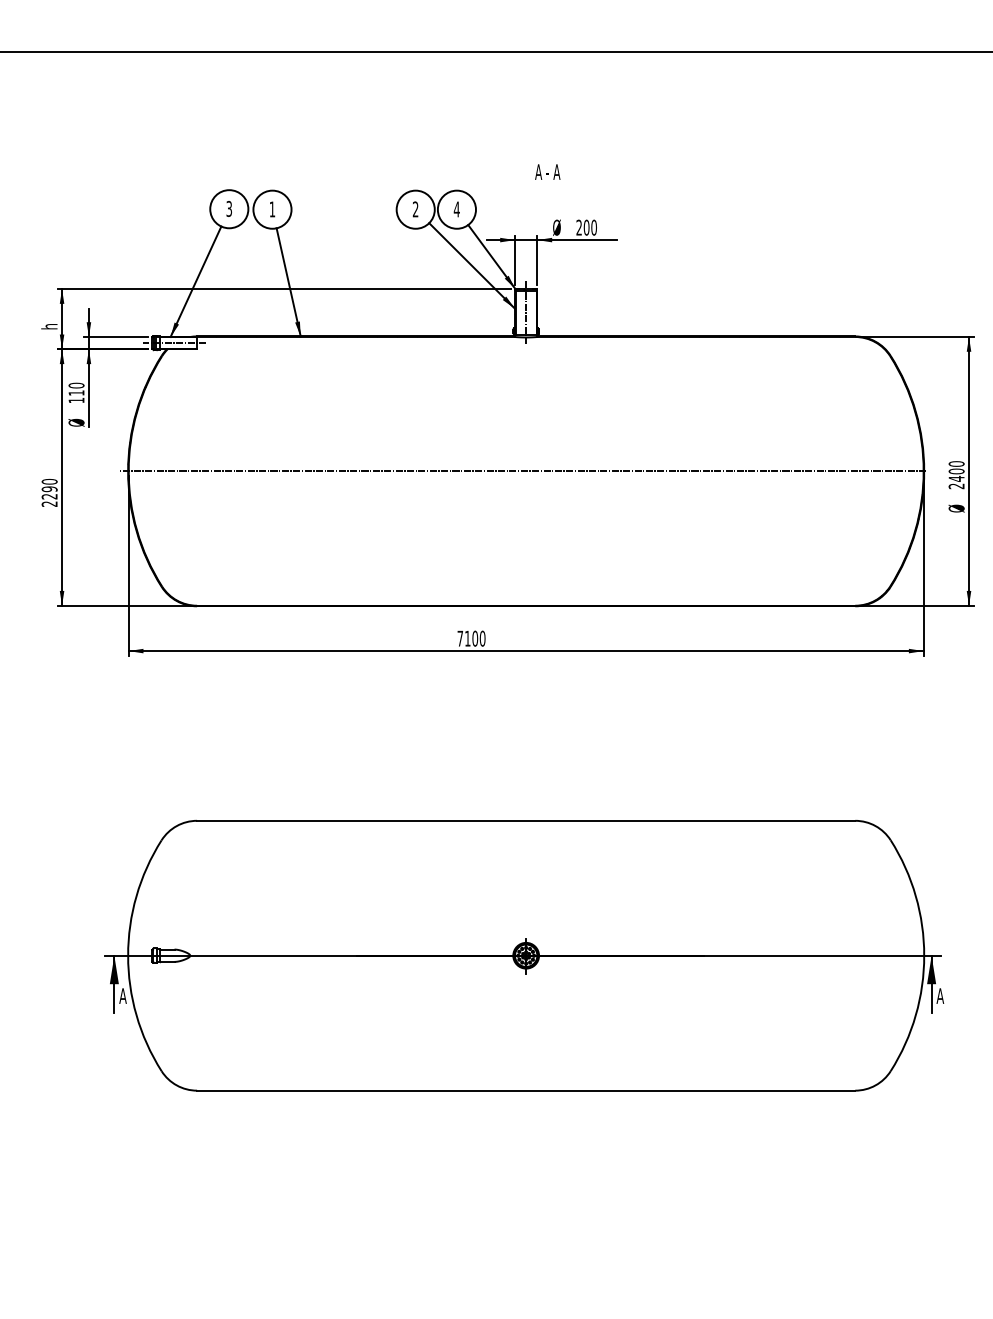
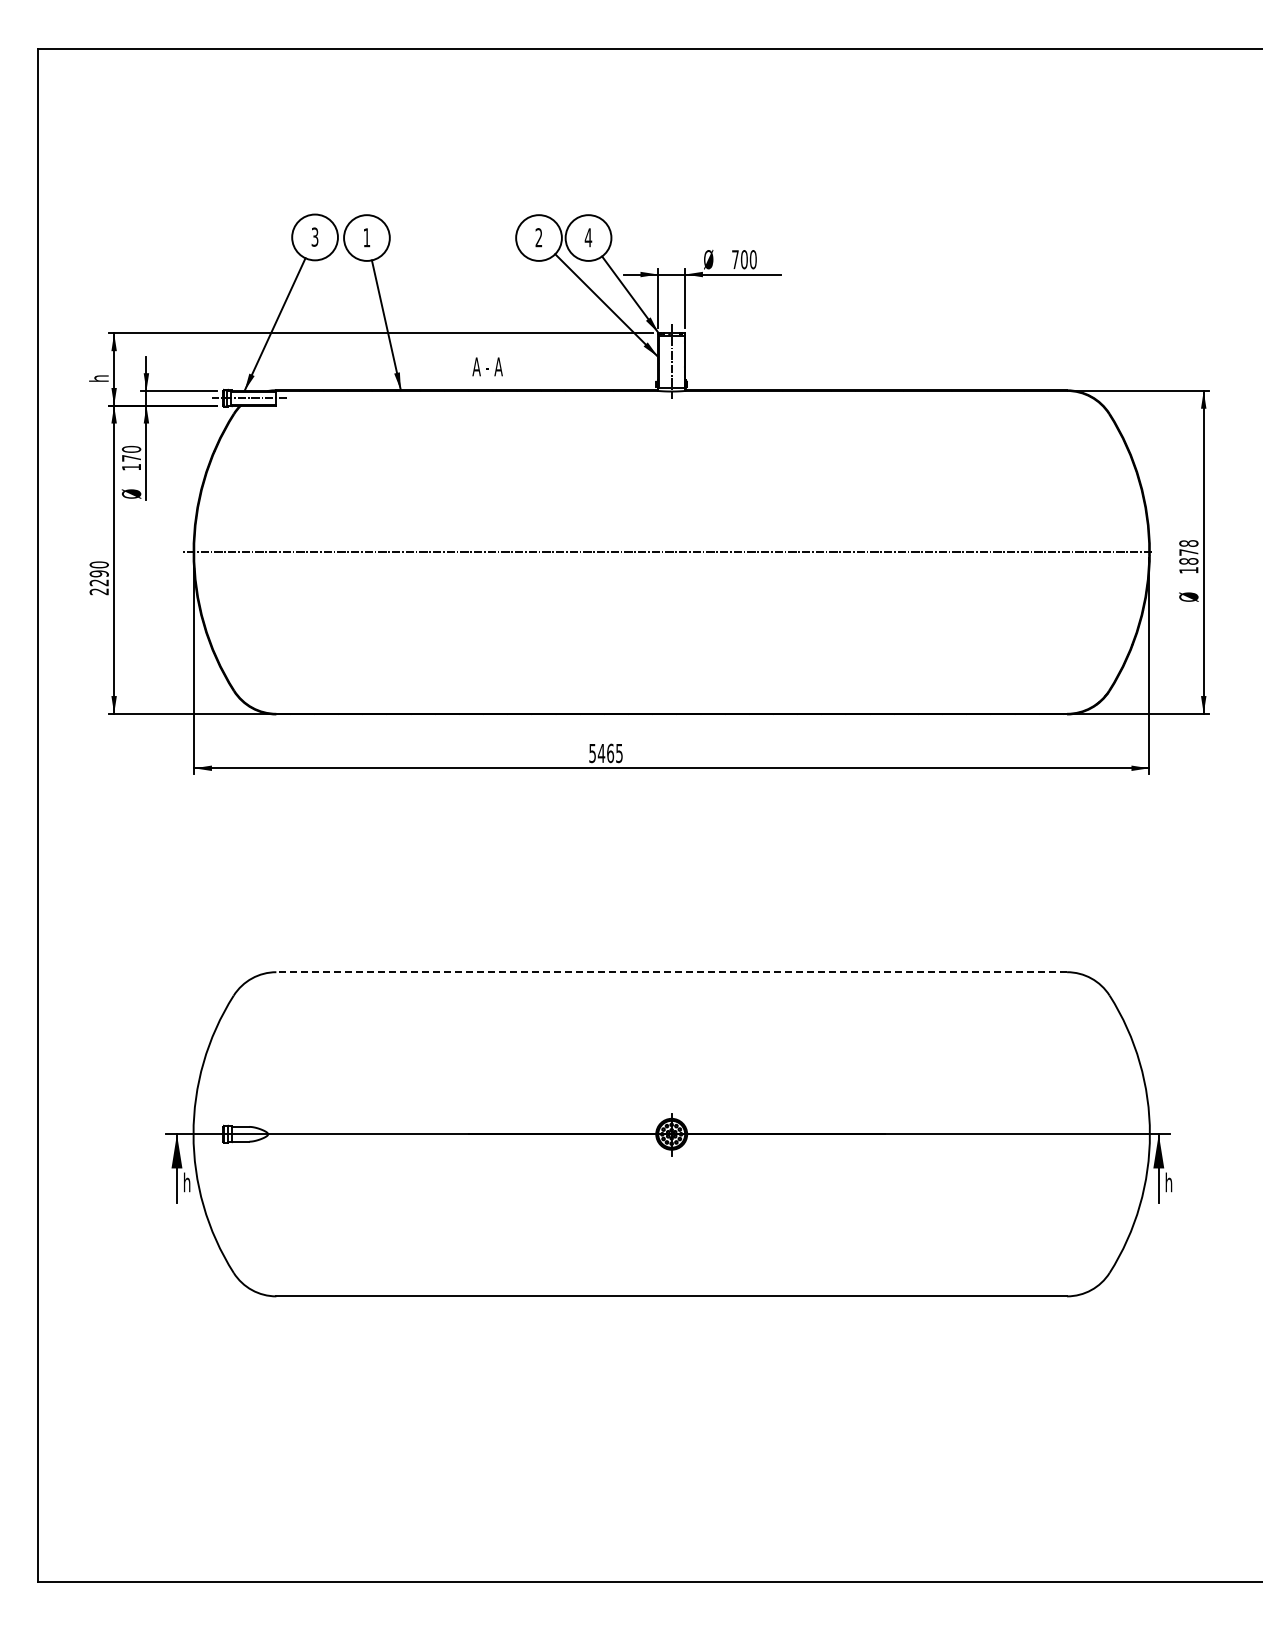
text: (547, 171) -> (487, 366), moved
text: (579, 227) -> (735, 259), 200 -> 700
text: (76, 393) -> (131, 458), 110 -> 170
text: (956, 474) -> (1188, 556), 2400 -> 1878
text: (471, 638) -> (605, 753), 7100 -> 5465
line: (526, 821) -> (671, 972), solid -> dashed
text: (122, 995) -> (186, 1182), A -> h
text: (939, 995) -> (1168, 1182), A -> h

